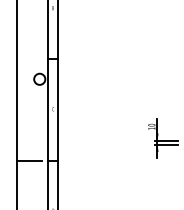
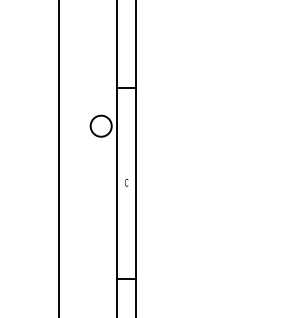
line: (29, 160) -> (81, 279), removed

